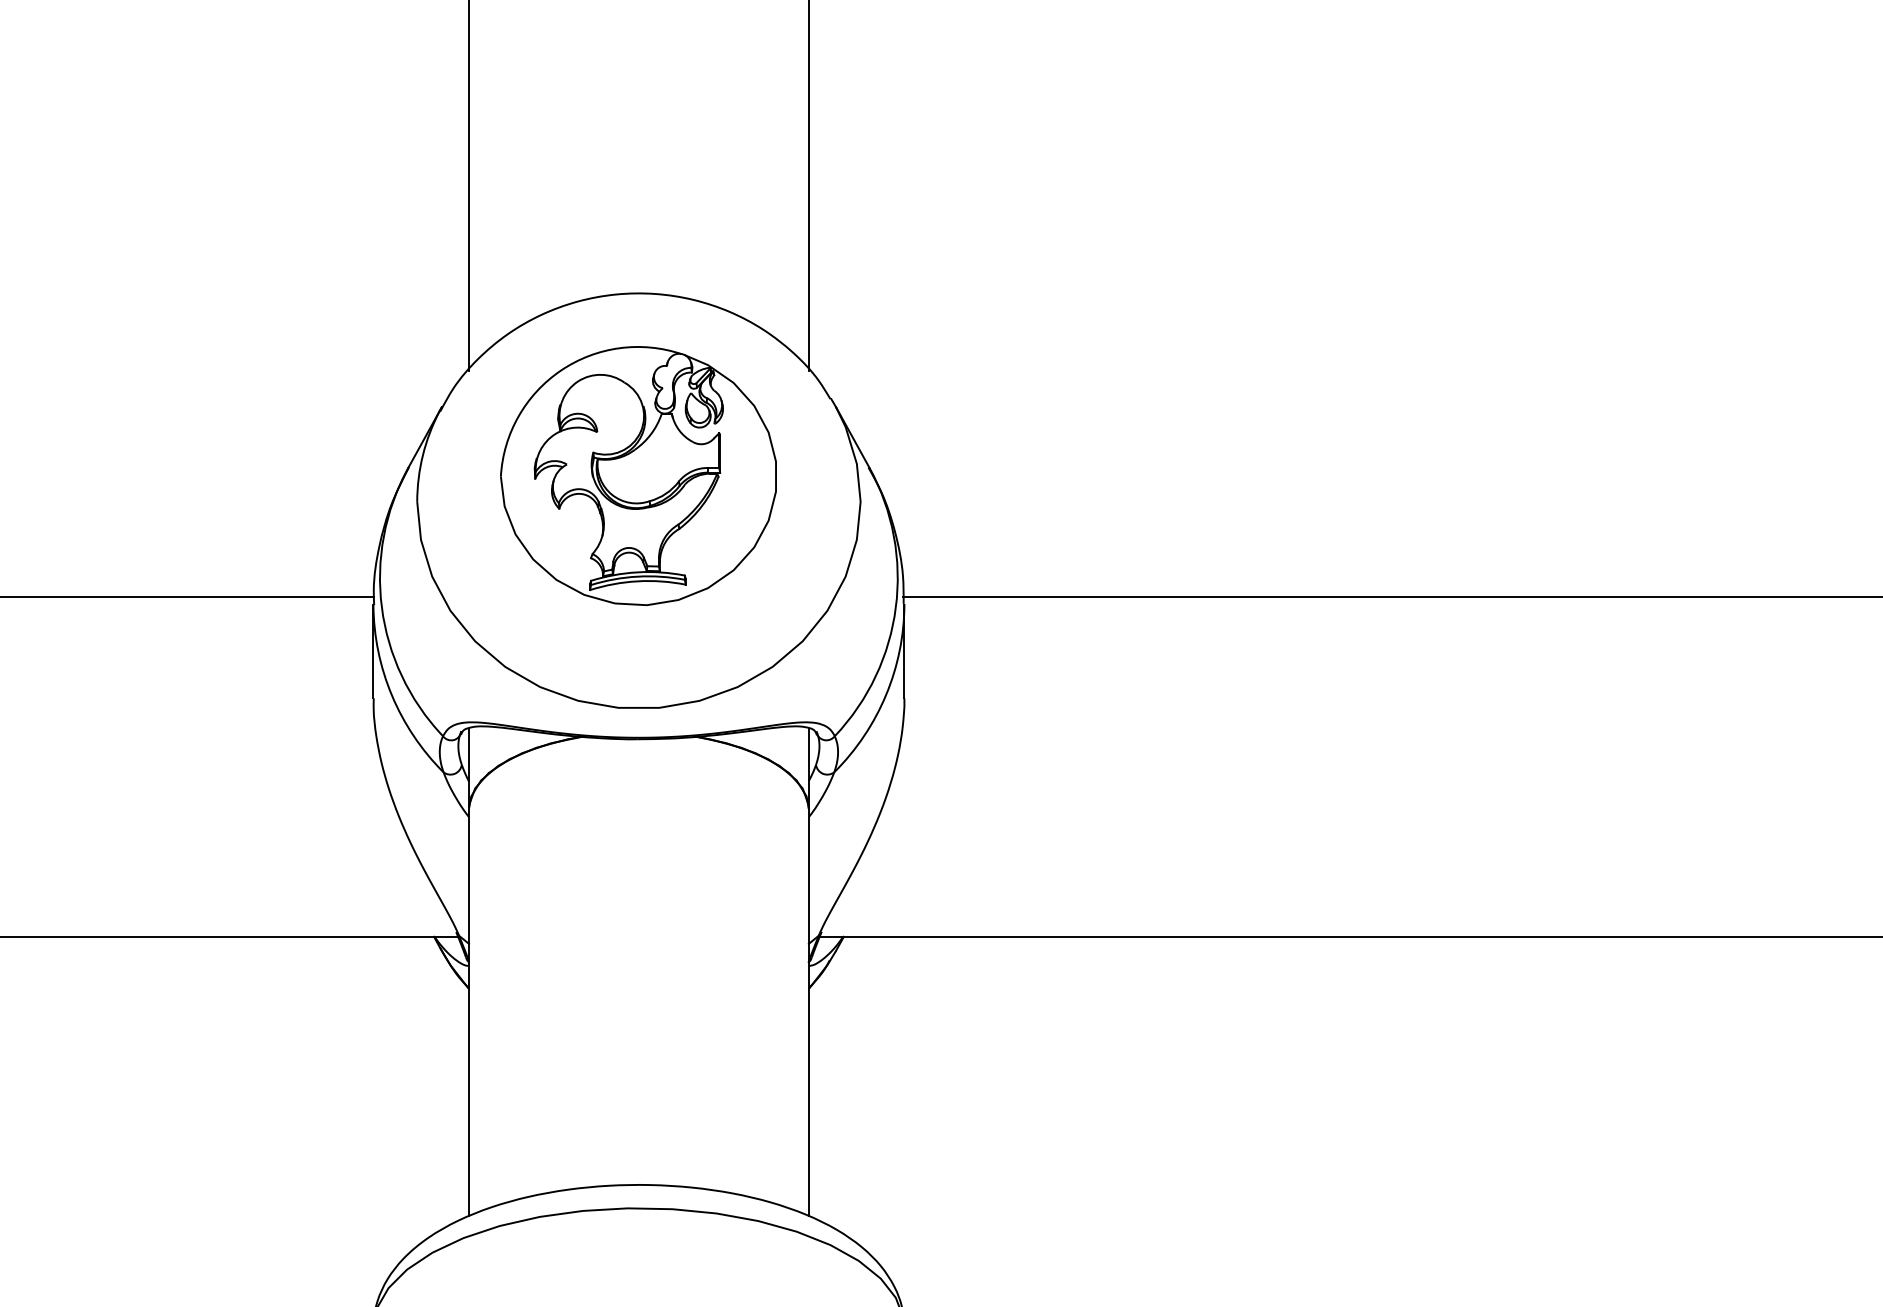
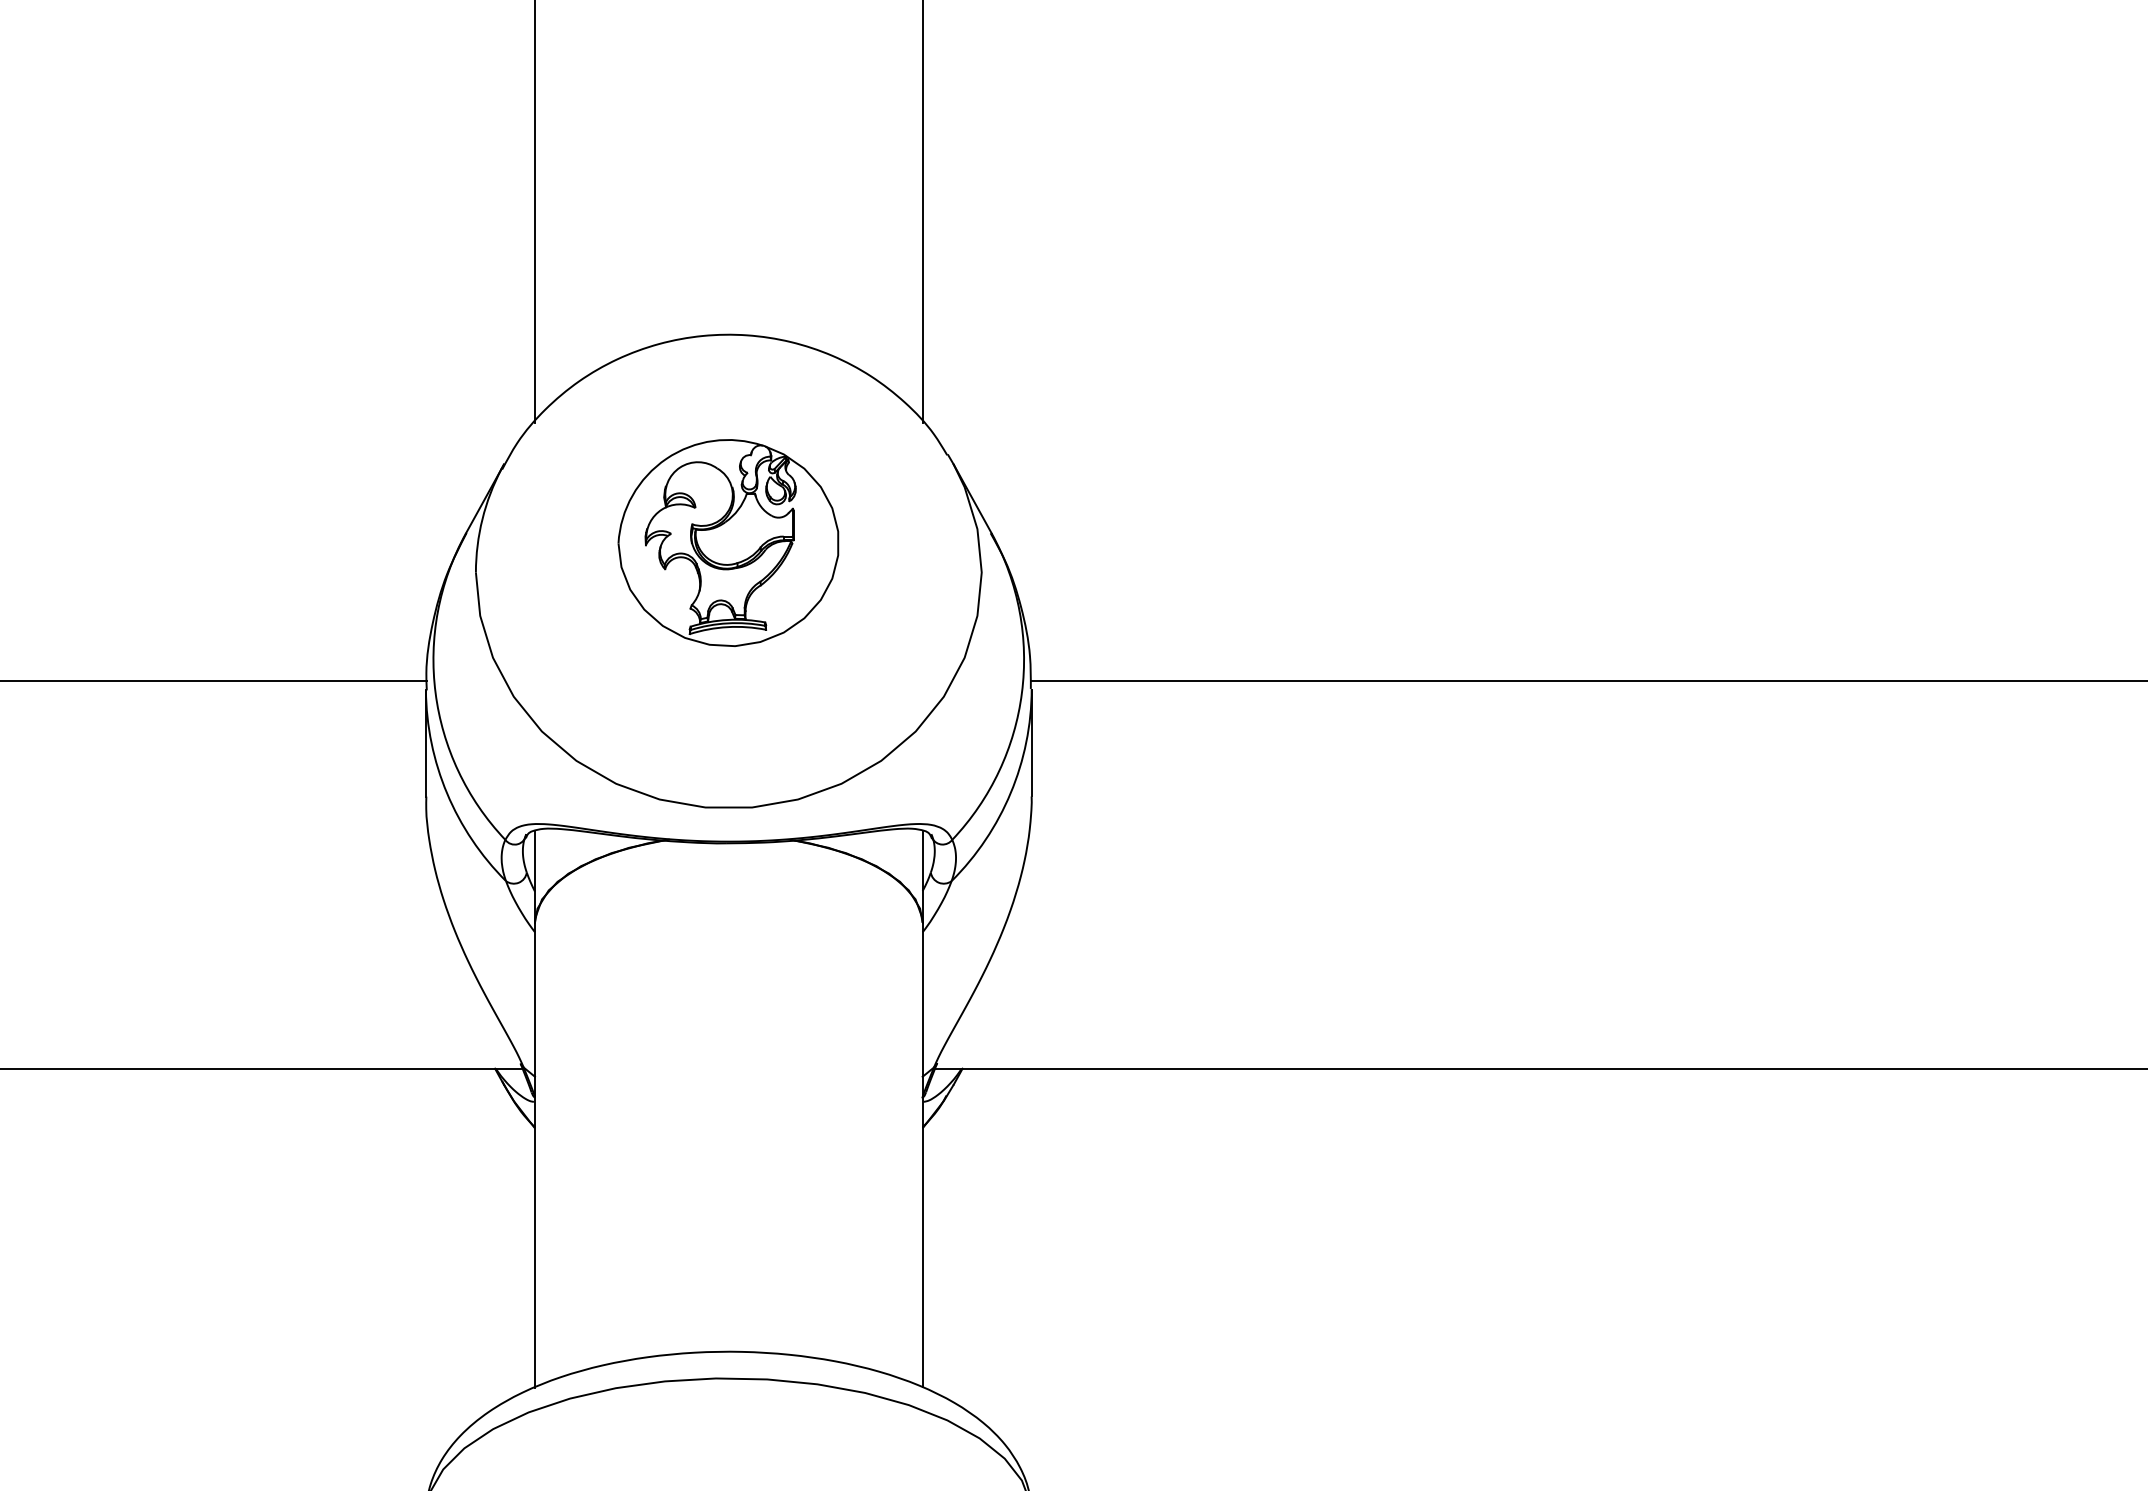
part: (638, 475) -> (728, 542), size x0.7

